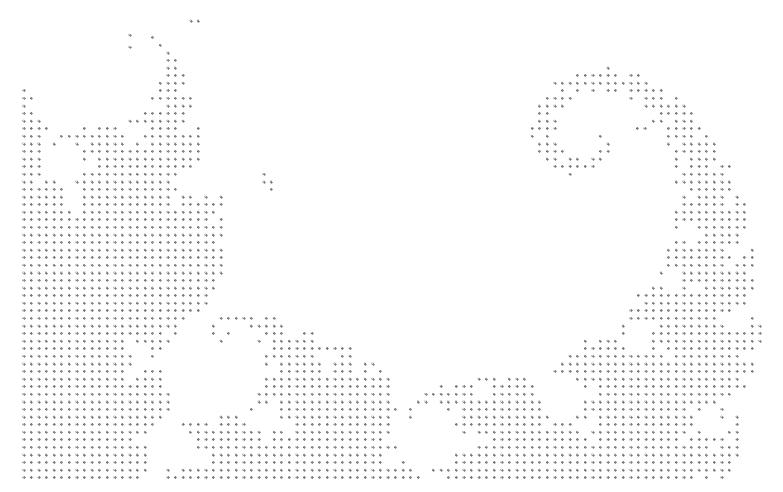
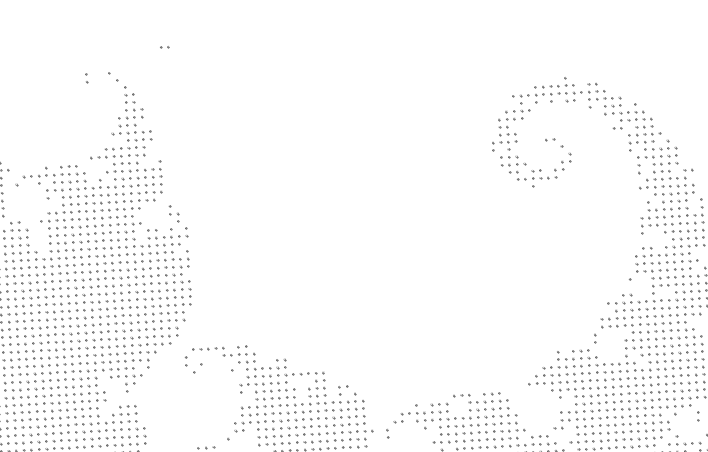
part: (194, 20) -> (164, 46), moved
part: (129, 41) -> (86, 78), size x0.62
part: (641, 128) -> (550, 139), moved
part: (267, 181) -> (174, 213), moved

